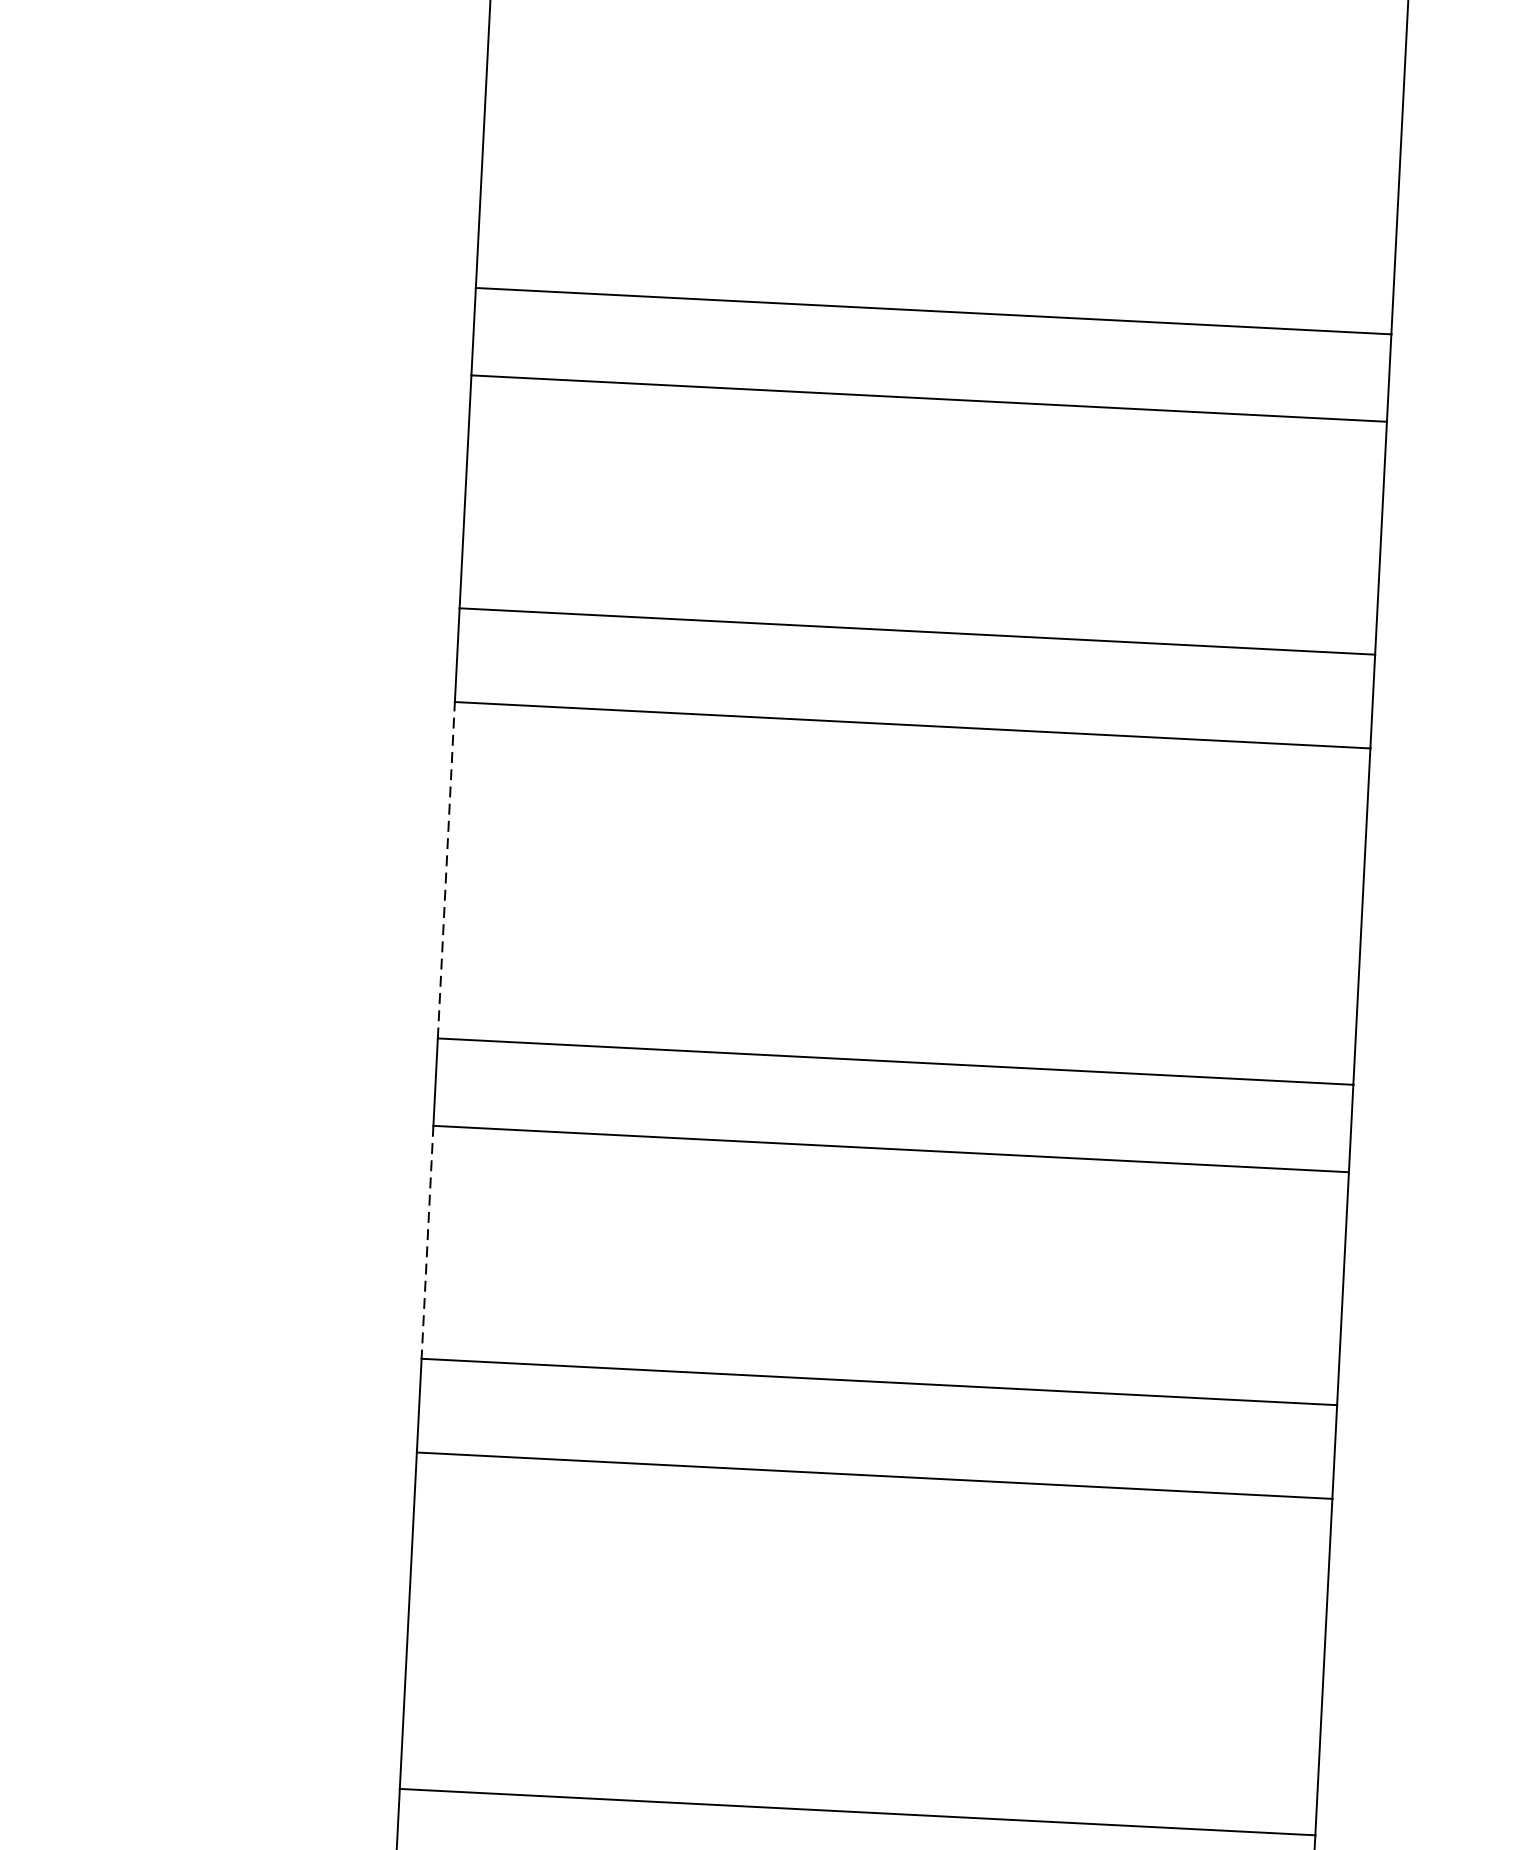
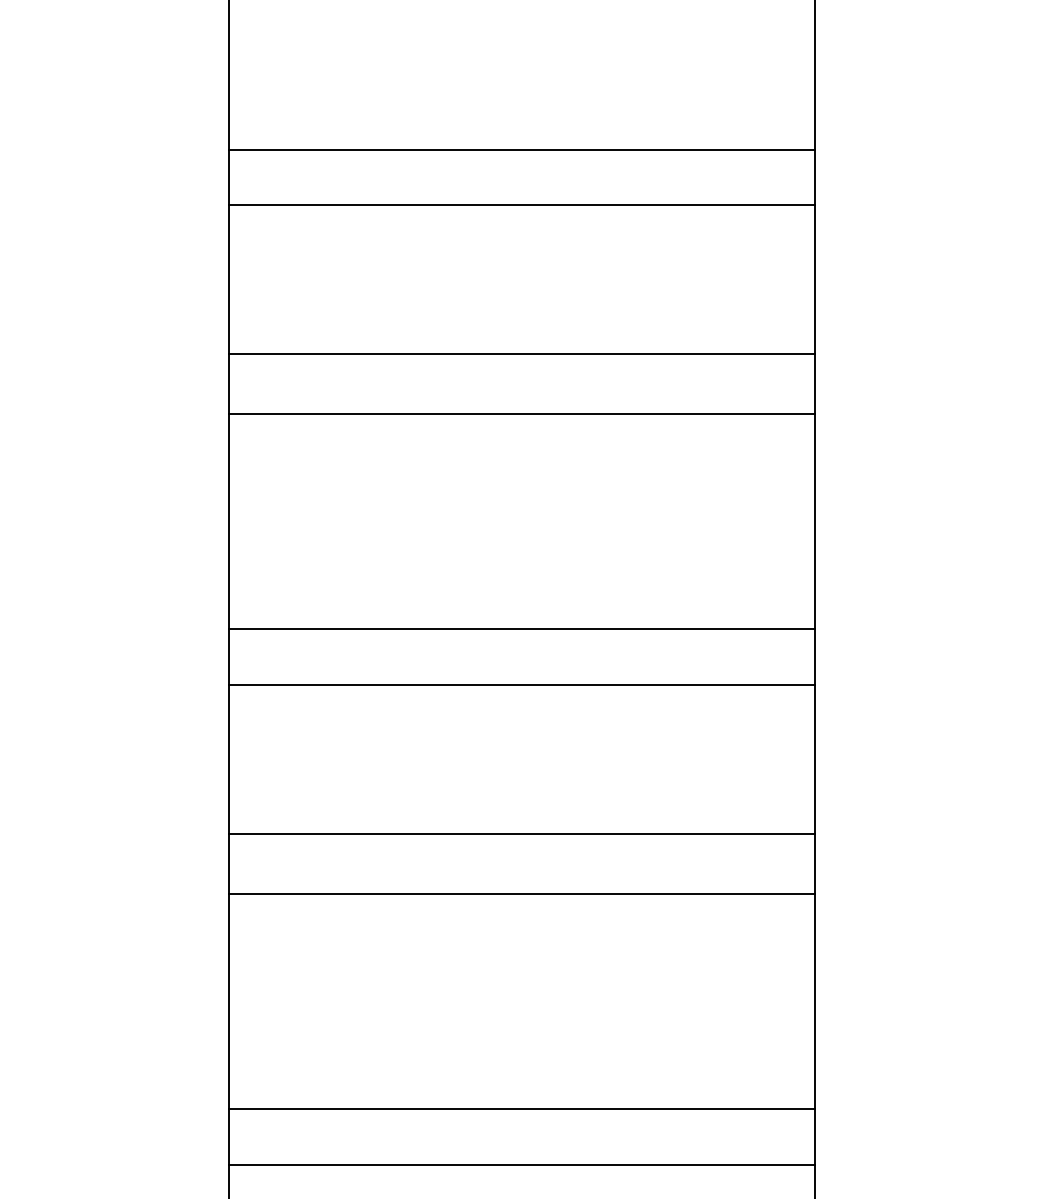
line: (446, 870) -> (229, 521), dashed -> solid
line: (427, 1242) -> (229, 759), dashed -> solid

